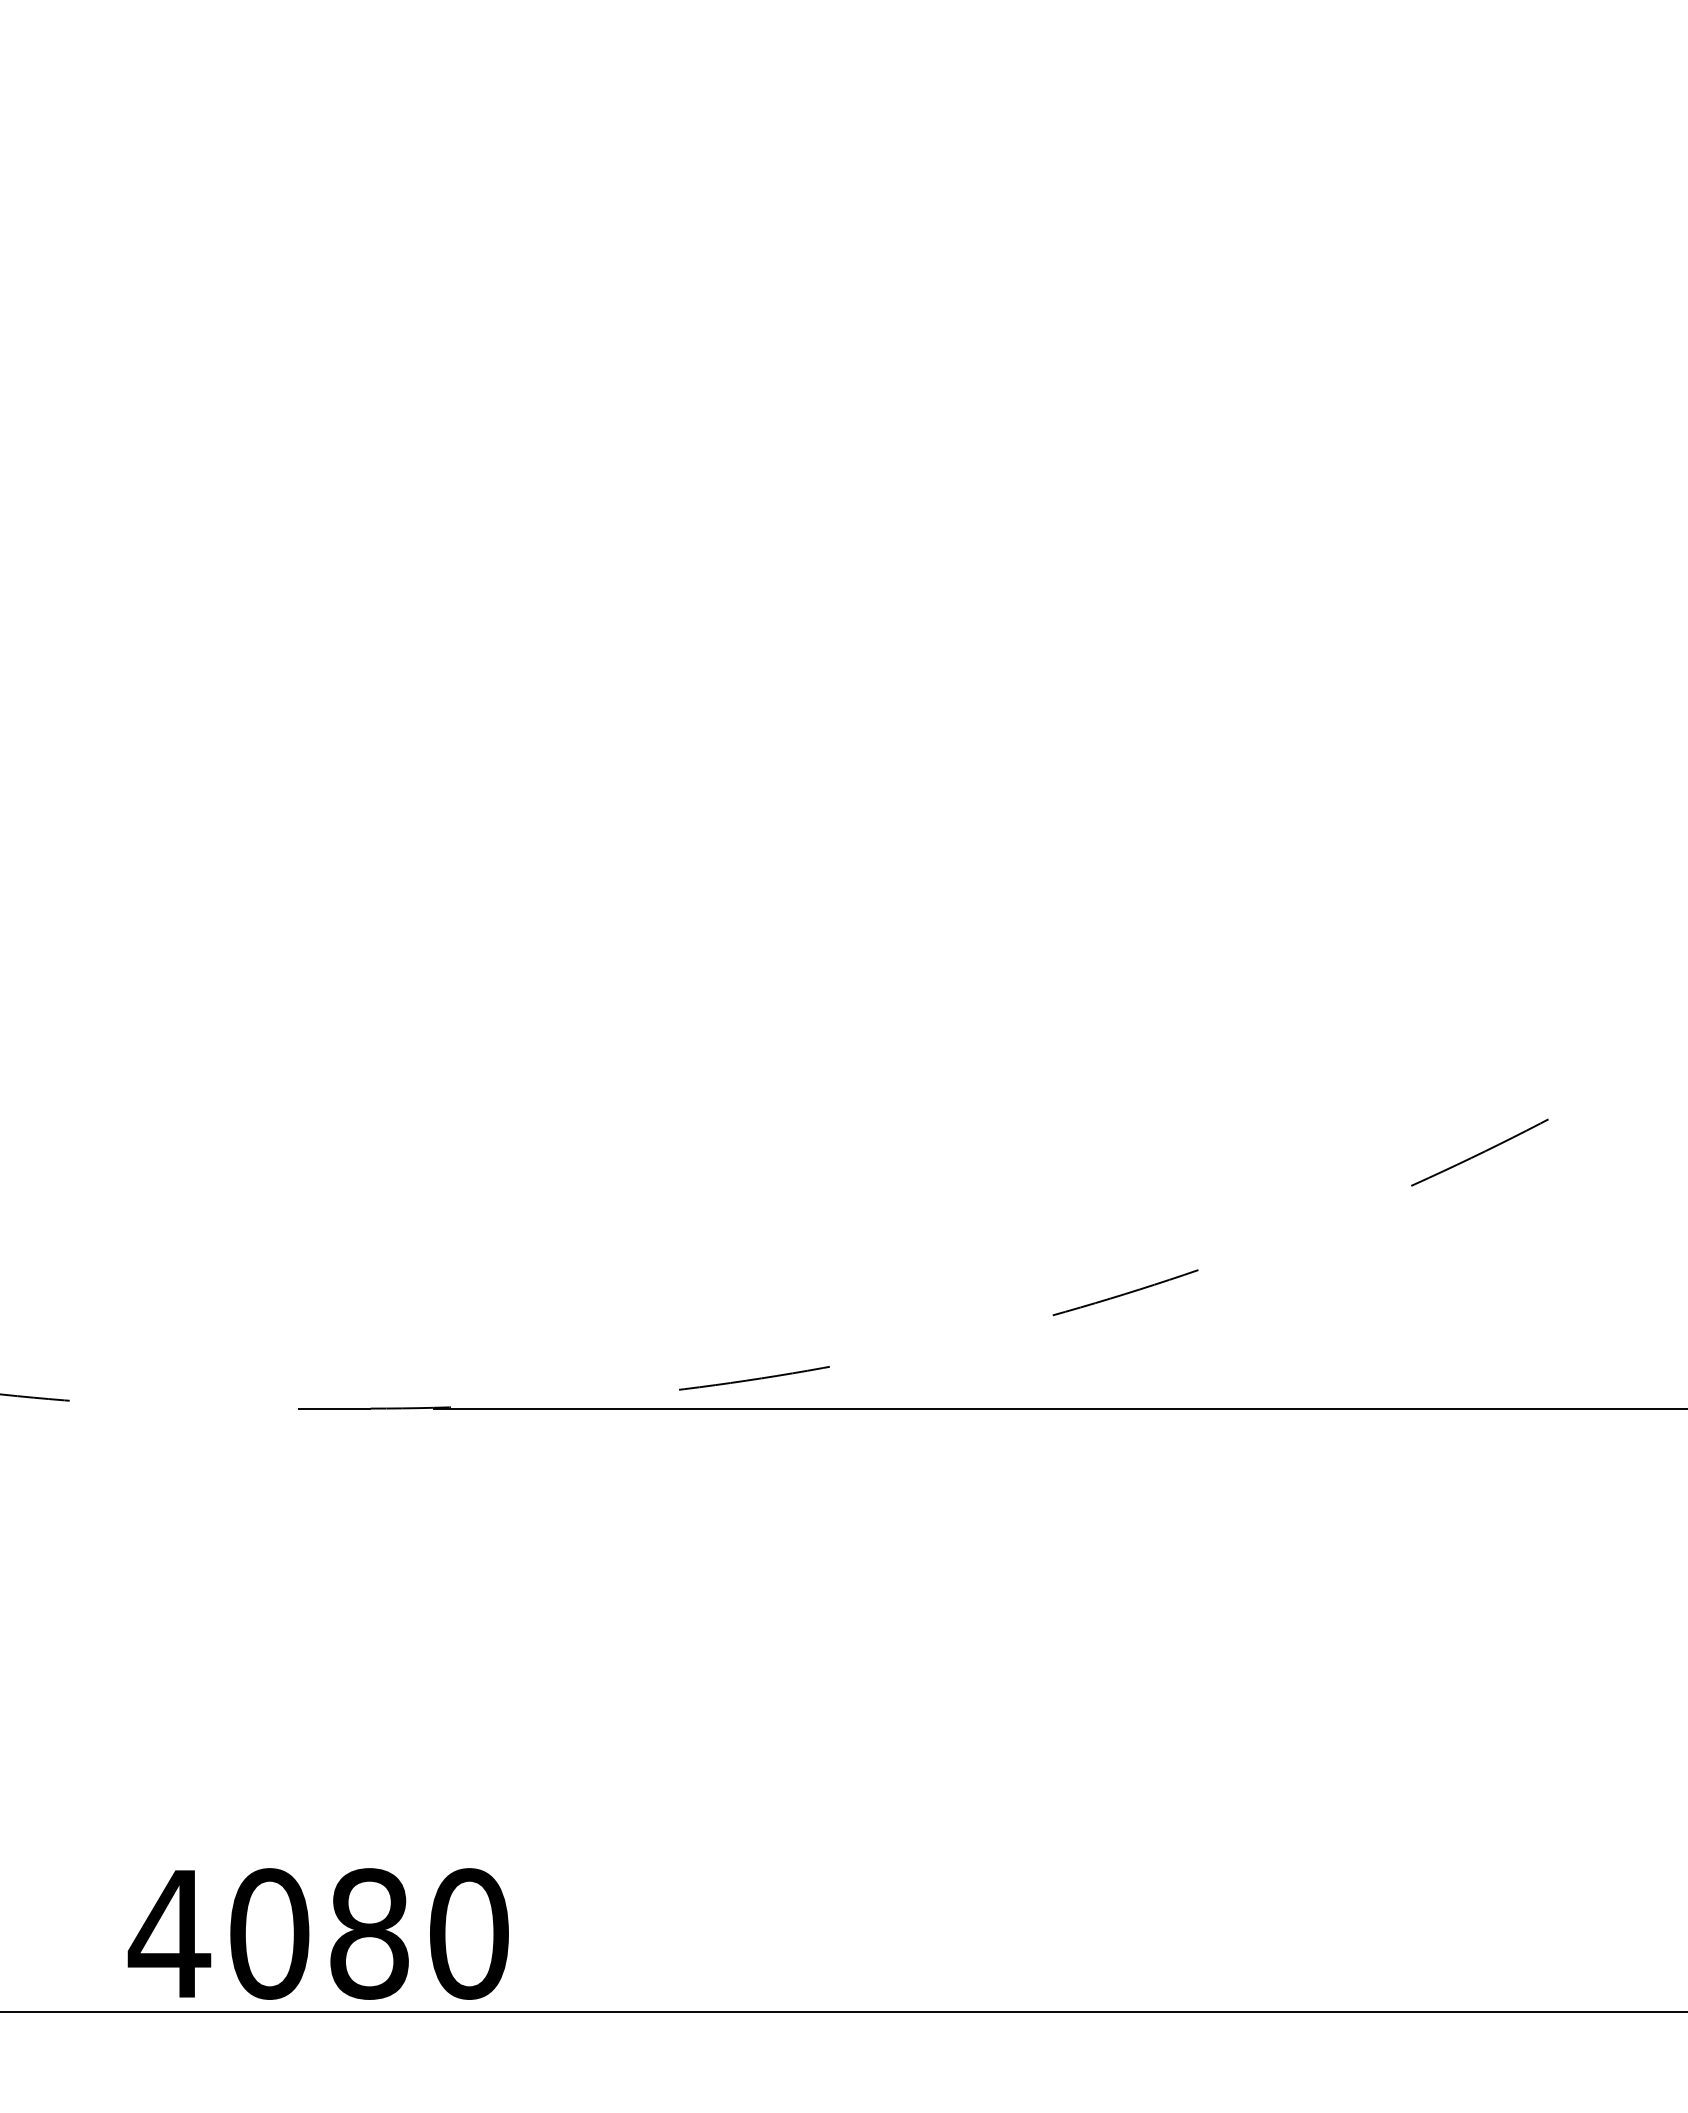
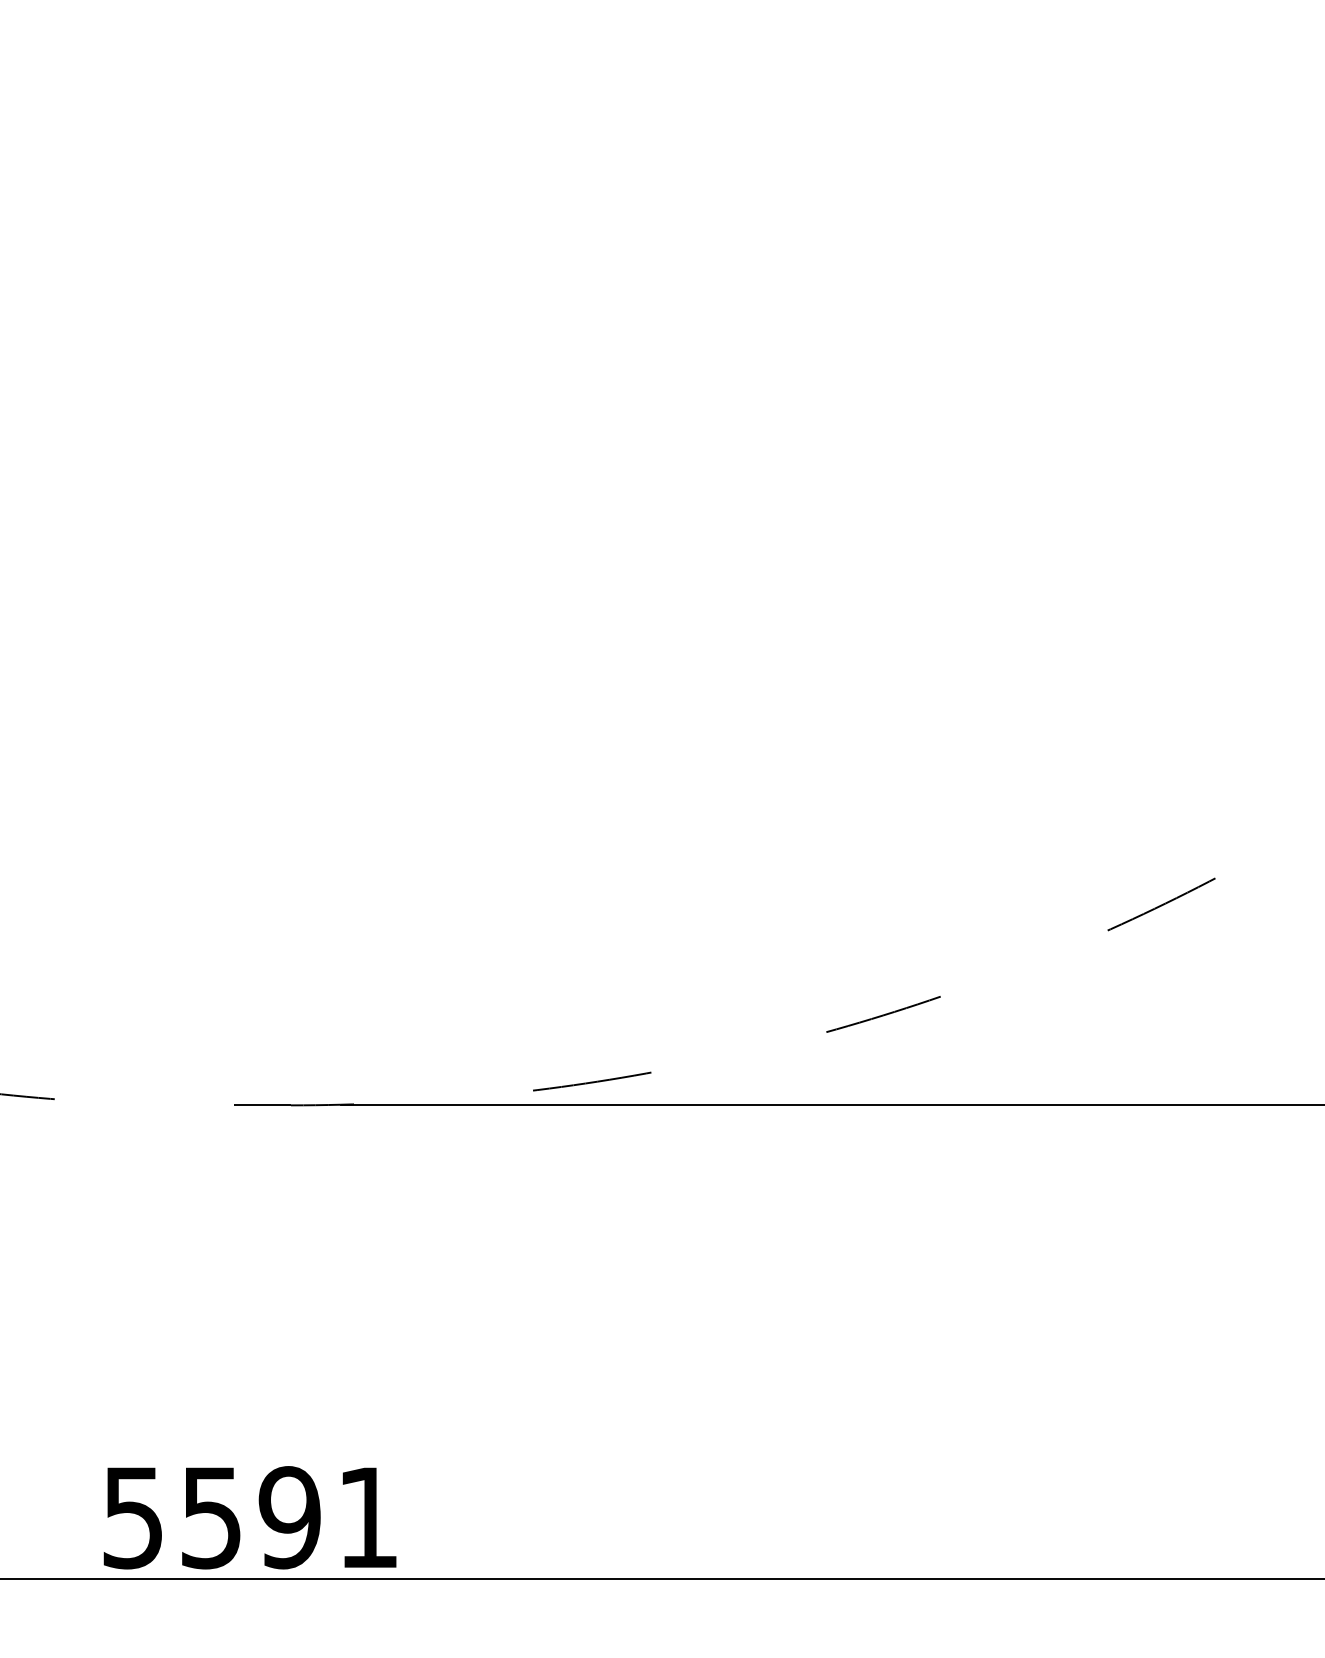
text: (317, 1933) -> (249, 1517), 4080 -> 5591

